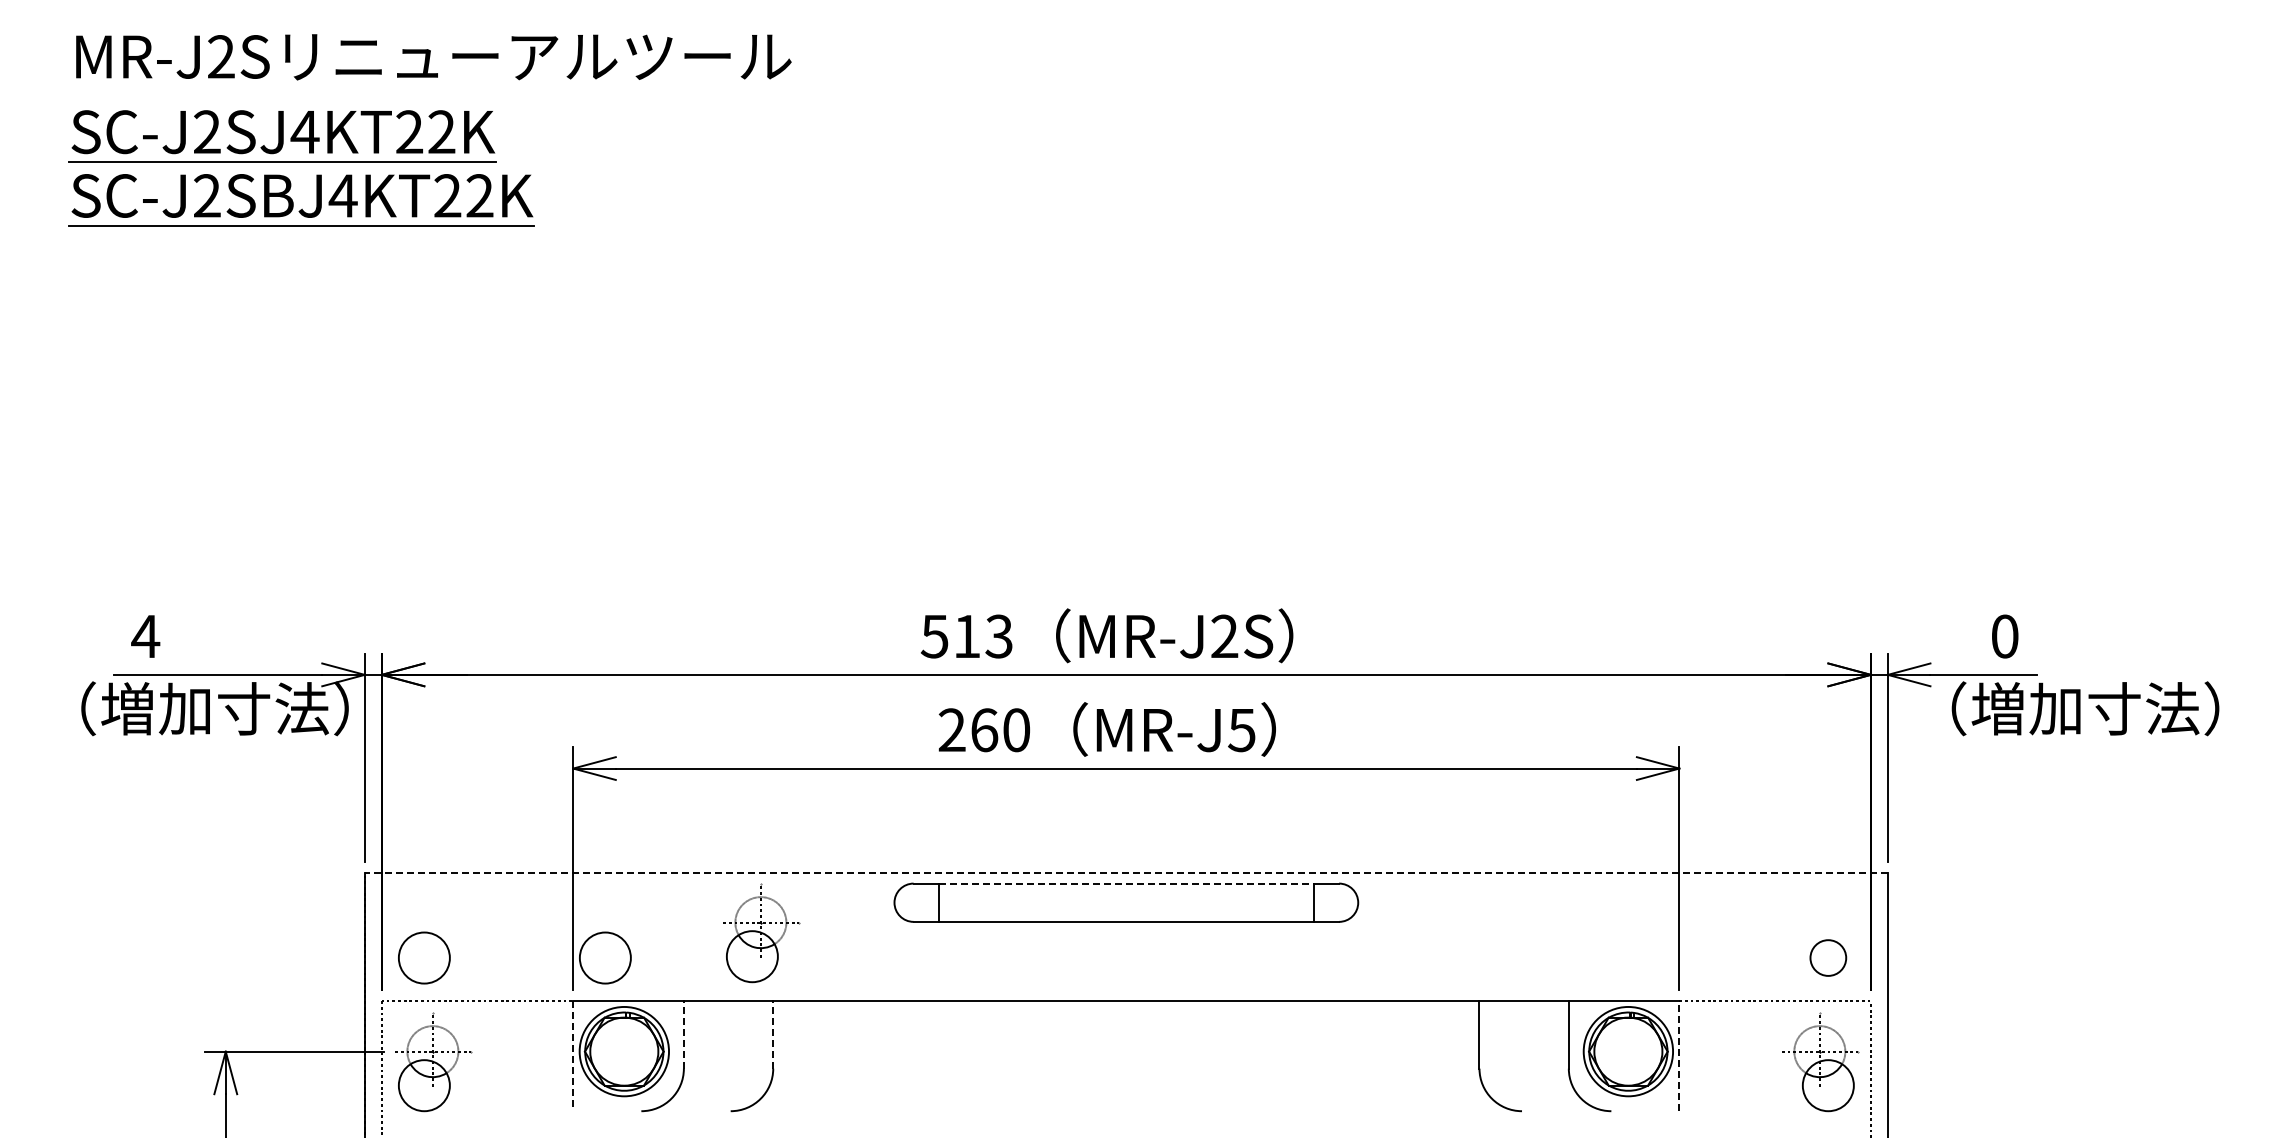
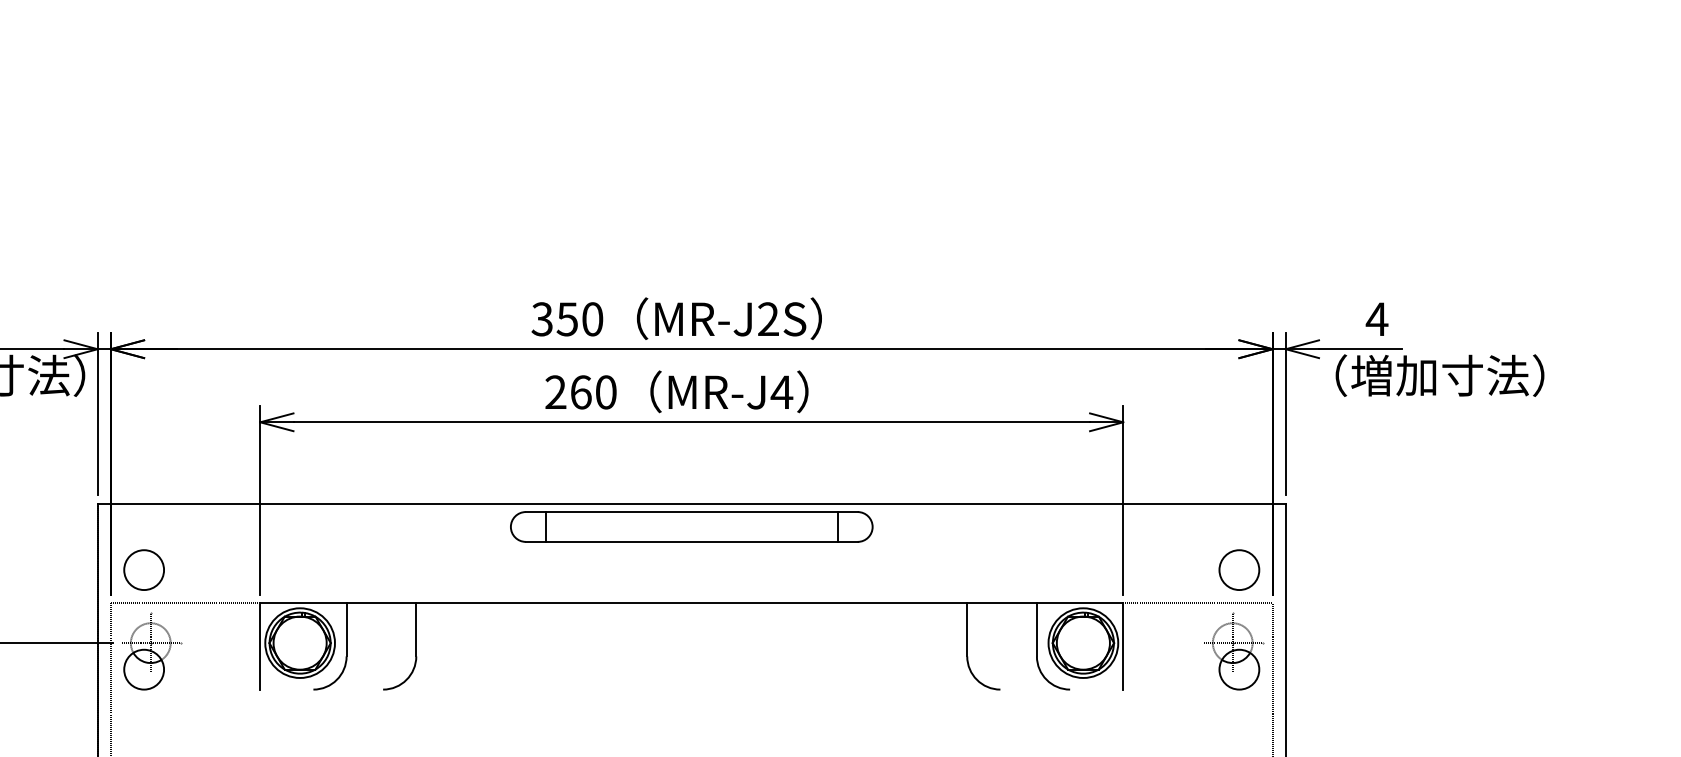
text: (966, 636) -> (567, 319), 513 -> 350
text: (2004, 636) -> (1376, 319), 0 -> 4
text: (1241, 730) -> (781, 392), MR-J5 -> MR-J4
line: (1126, 872) -> (691, 503), dashed -> solid
line: (1126, 883) -> (691, 511), dashed -> solid
part: (761, 933) -> (407, 550), removed
circle: (605, 957) -> (285, 569), removed
circle: (1827, 957) -> (1238, 569), size x1.43
line: (683, 1034) -> (346, 629), dashed -> solid
line: (773, 1034) -> (416, 629), dashed -> solid
line: (1679, 1055) -> (1123, 646), dashed -> solid
line: (573, 1056) -> (260, 646), dashed -> solid

